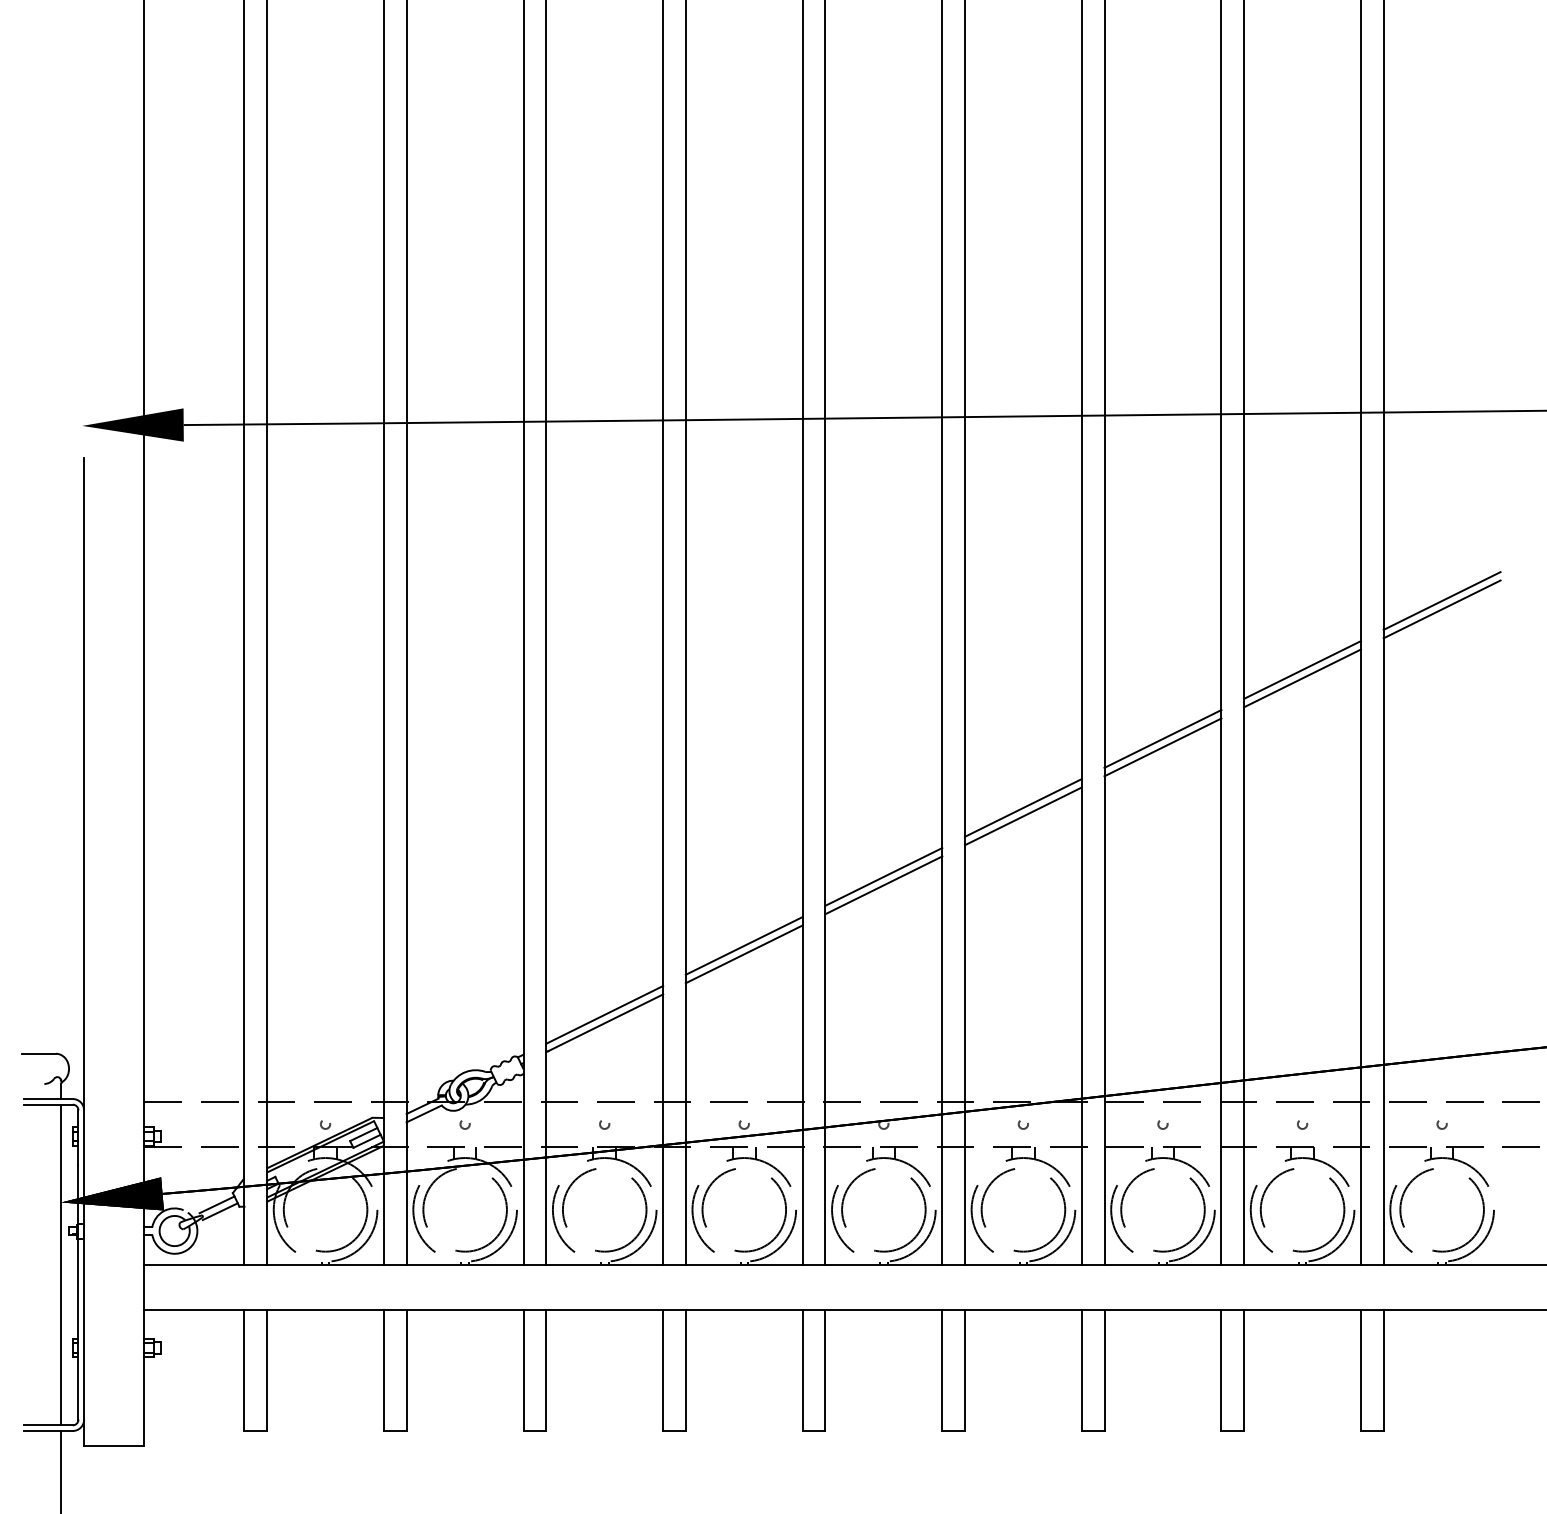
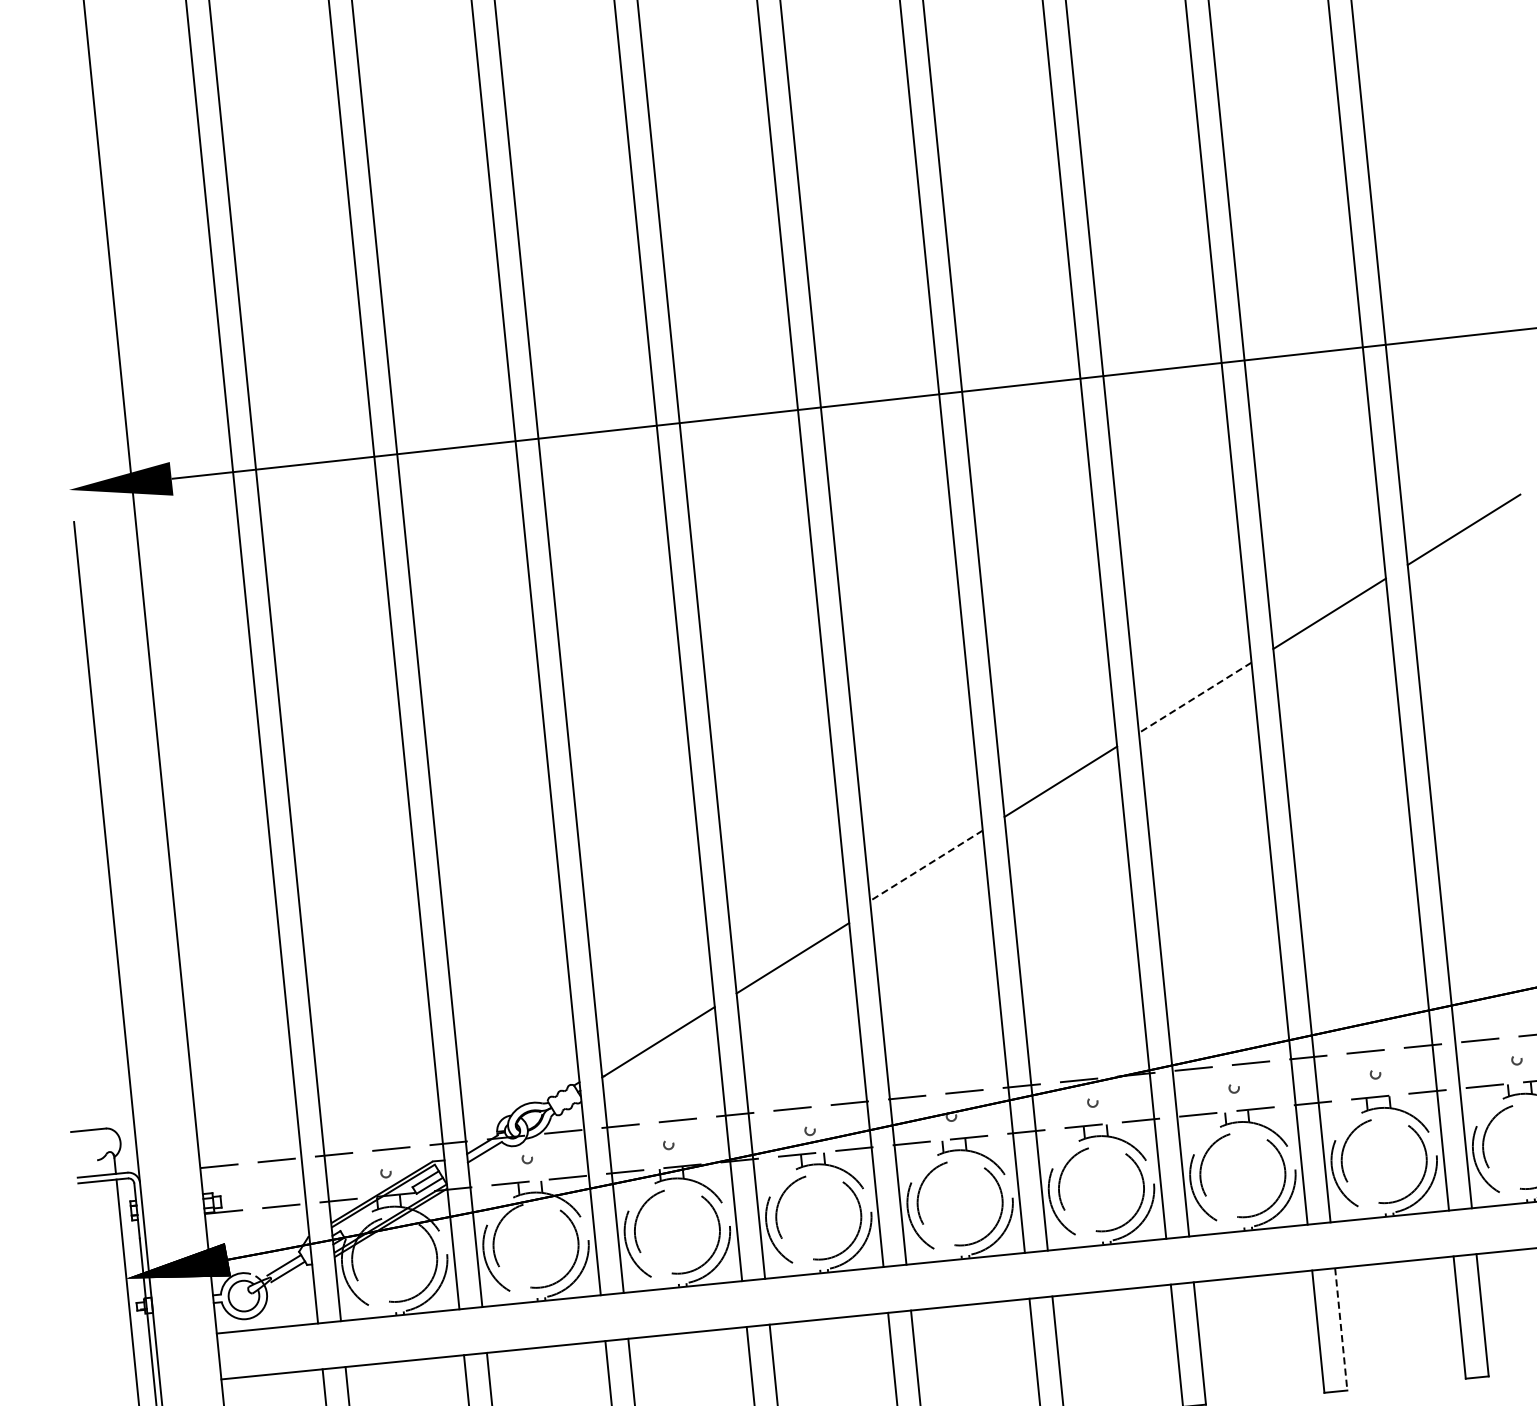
line: (1441, 609) -> (1464, 538), removed
line: (1302, 678) -> (1330, 622), removed
line: (1162, 739) -> (1194, 698), solid -> dashed
line: (1162, 747) -> (1195, 706), removed
line: (1022, 816) -> (1060, 790), removed
line: (883, 877) -> (926, 866), solid -> dashed
line: (883, 885) -> (926, 874), removed
line: (743, 945) -> (791, 949), removed
line: (604, 1014) -> (657, 1033), removed
line: (1244, 1371) -> (1341, 1330), solid -> dashed

